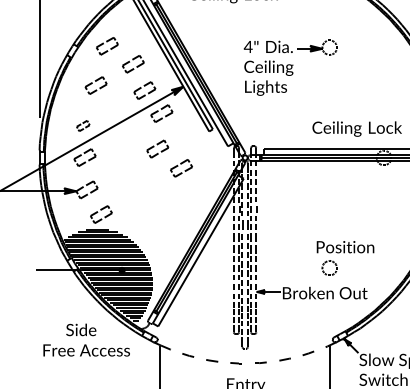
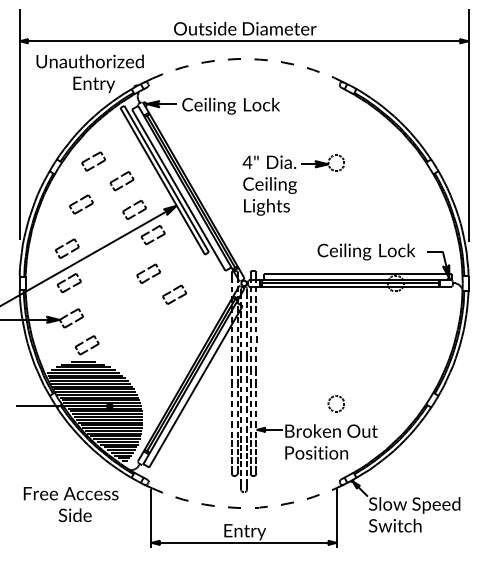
part: (83, 125) -> (67, 248), size x1.67
text: (345, 246) -> (316, 452), moved
text: (80, 330) -> (74, 515), moved

